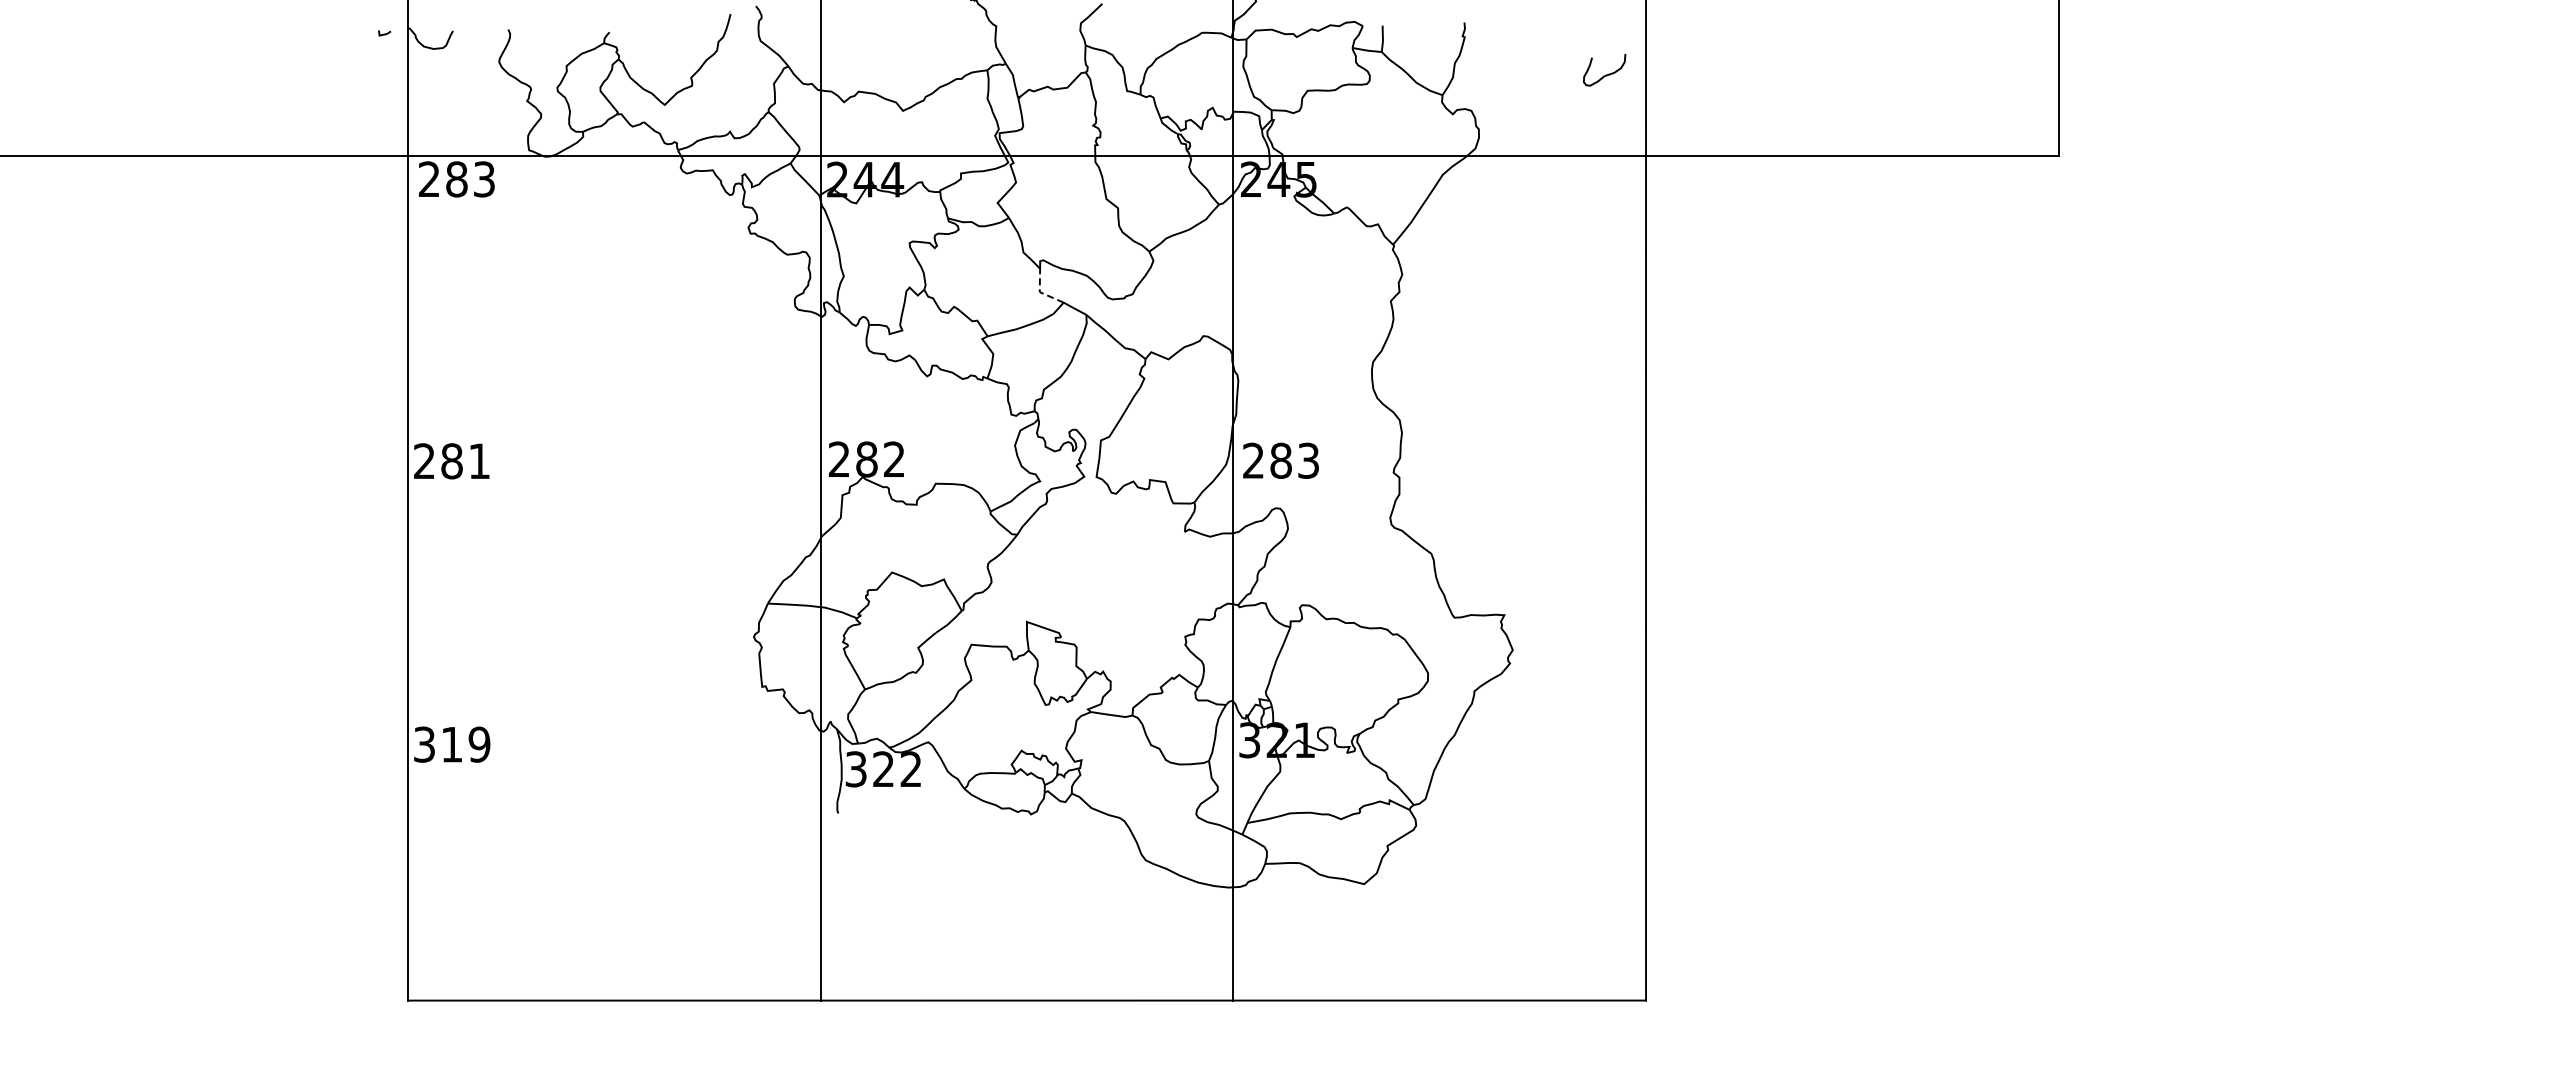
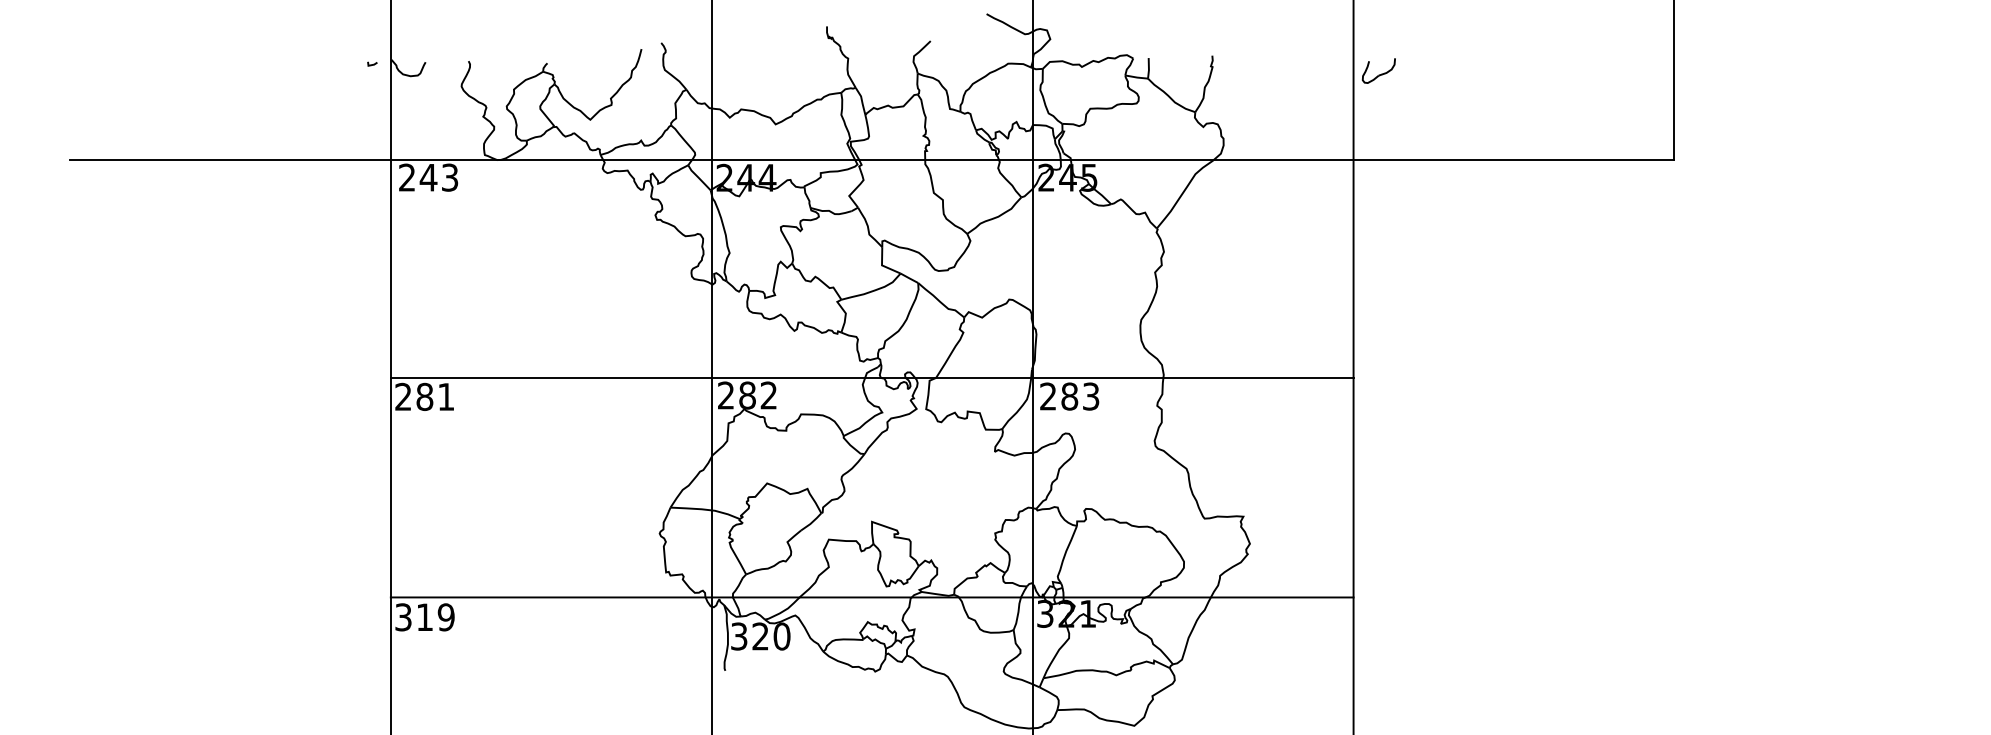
part: (1604, 70) -> (1378, 71), moved
text: (456, 179) -> (428, 177), 283 -> 243
line: (1040, 292) -> (882, 265), dashed -> solid
line: (1026, 437) -> (871, 378), added
line: (1027, 719) -> (872, 597), added
text: (911, 769) -> (782, 636), 322 -> 320

